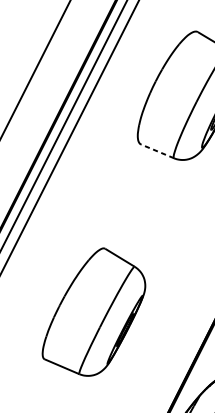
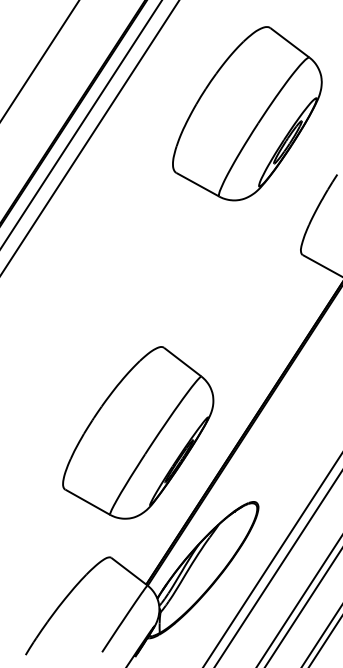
line: (157, 151) -> (197, 184), dashed -> solid
part: (93, 312) -> (138, 432), moved

